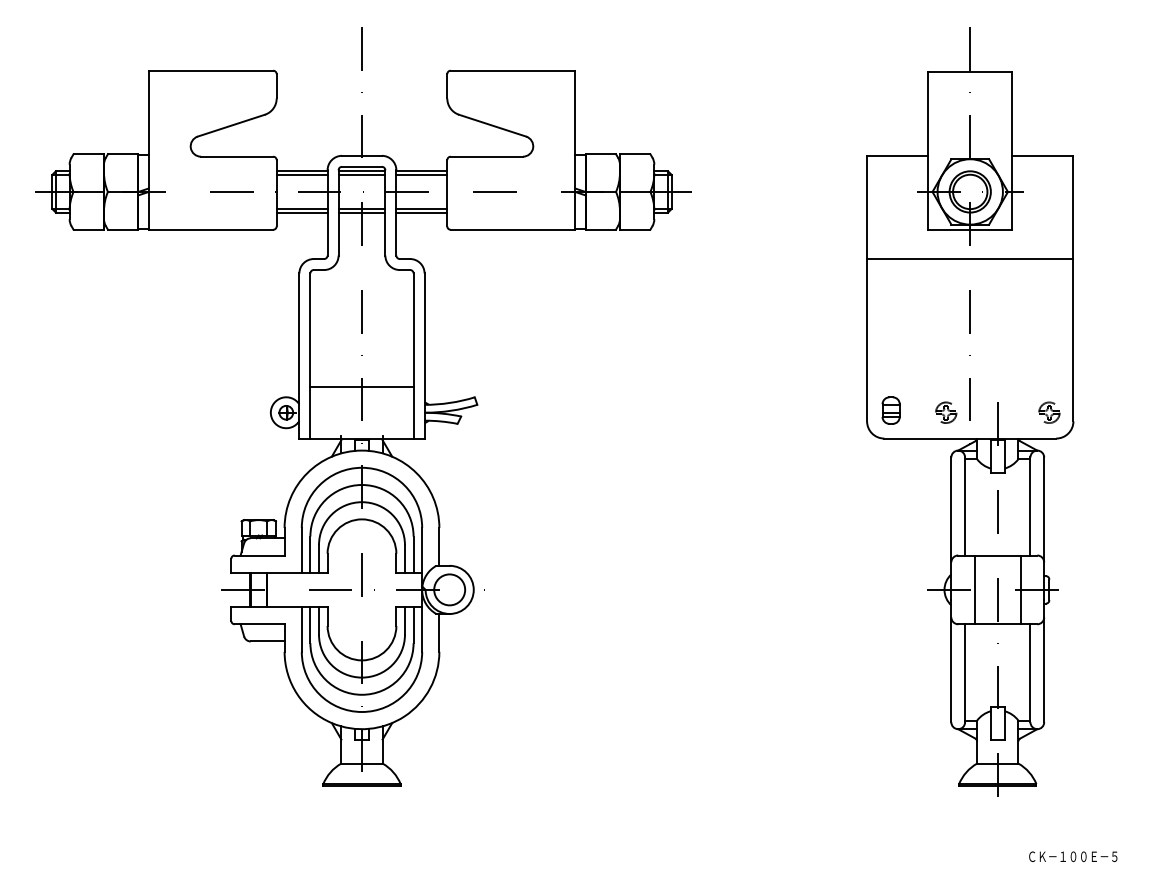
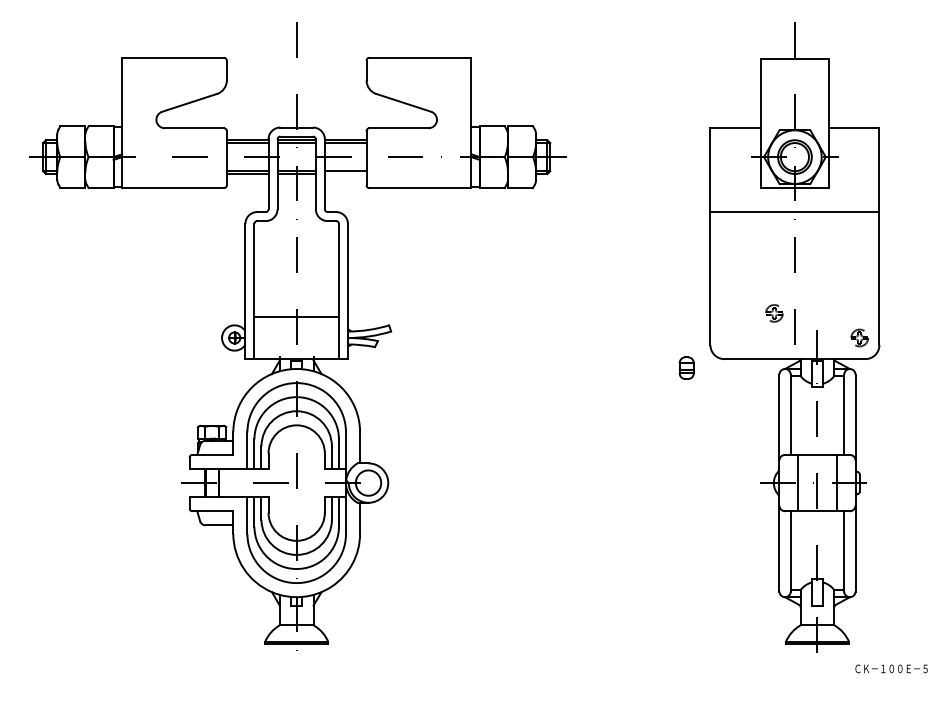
line: (421, 212) -> (345, 173), removed
part: (890, 410) -> (686, 368), moved
part: (946, 412) -> (774, 313), moved
text: (1073, 856) -> (891, 668), moved

